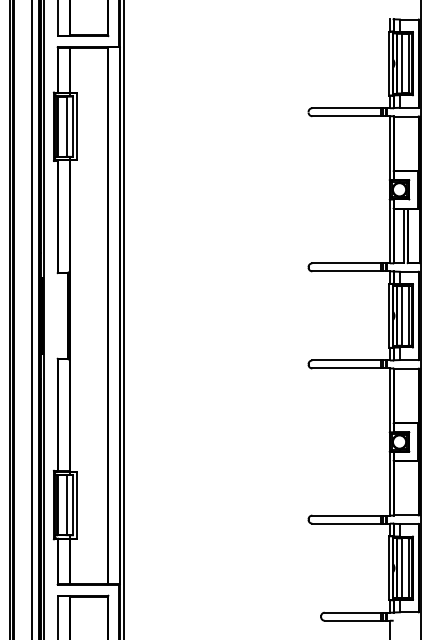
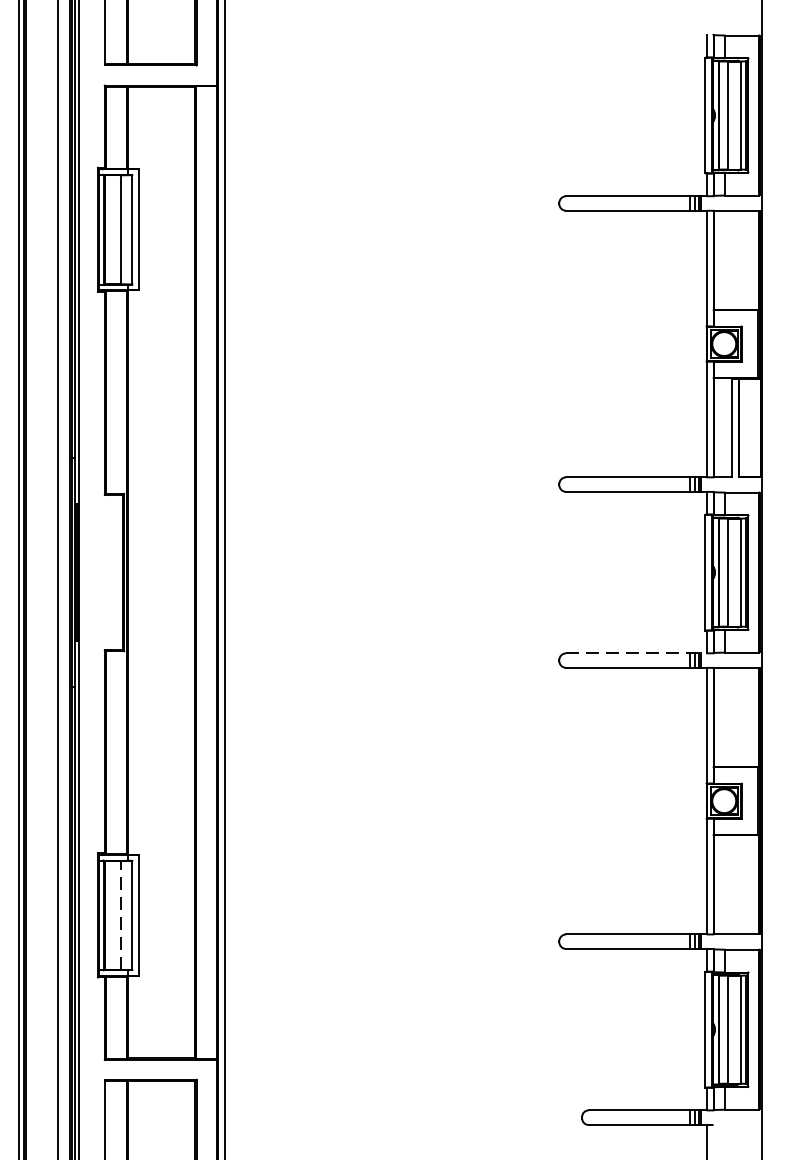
line: (351, 360) -> (637, 653), solid -> dashed
line: (66, 504) -> (120, 914), solid -> dashed

